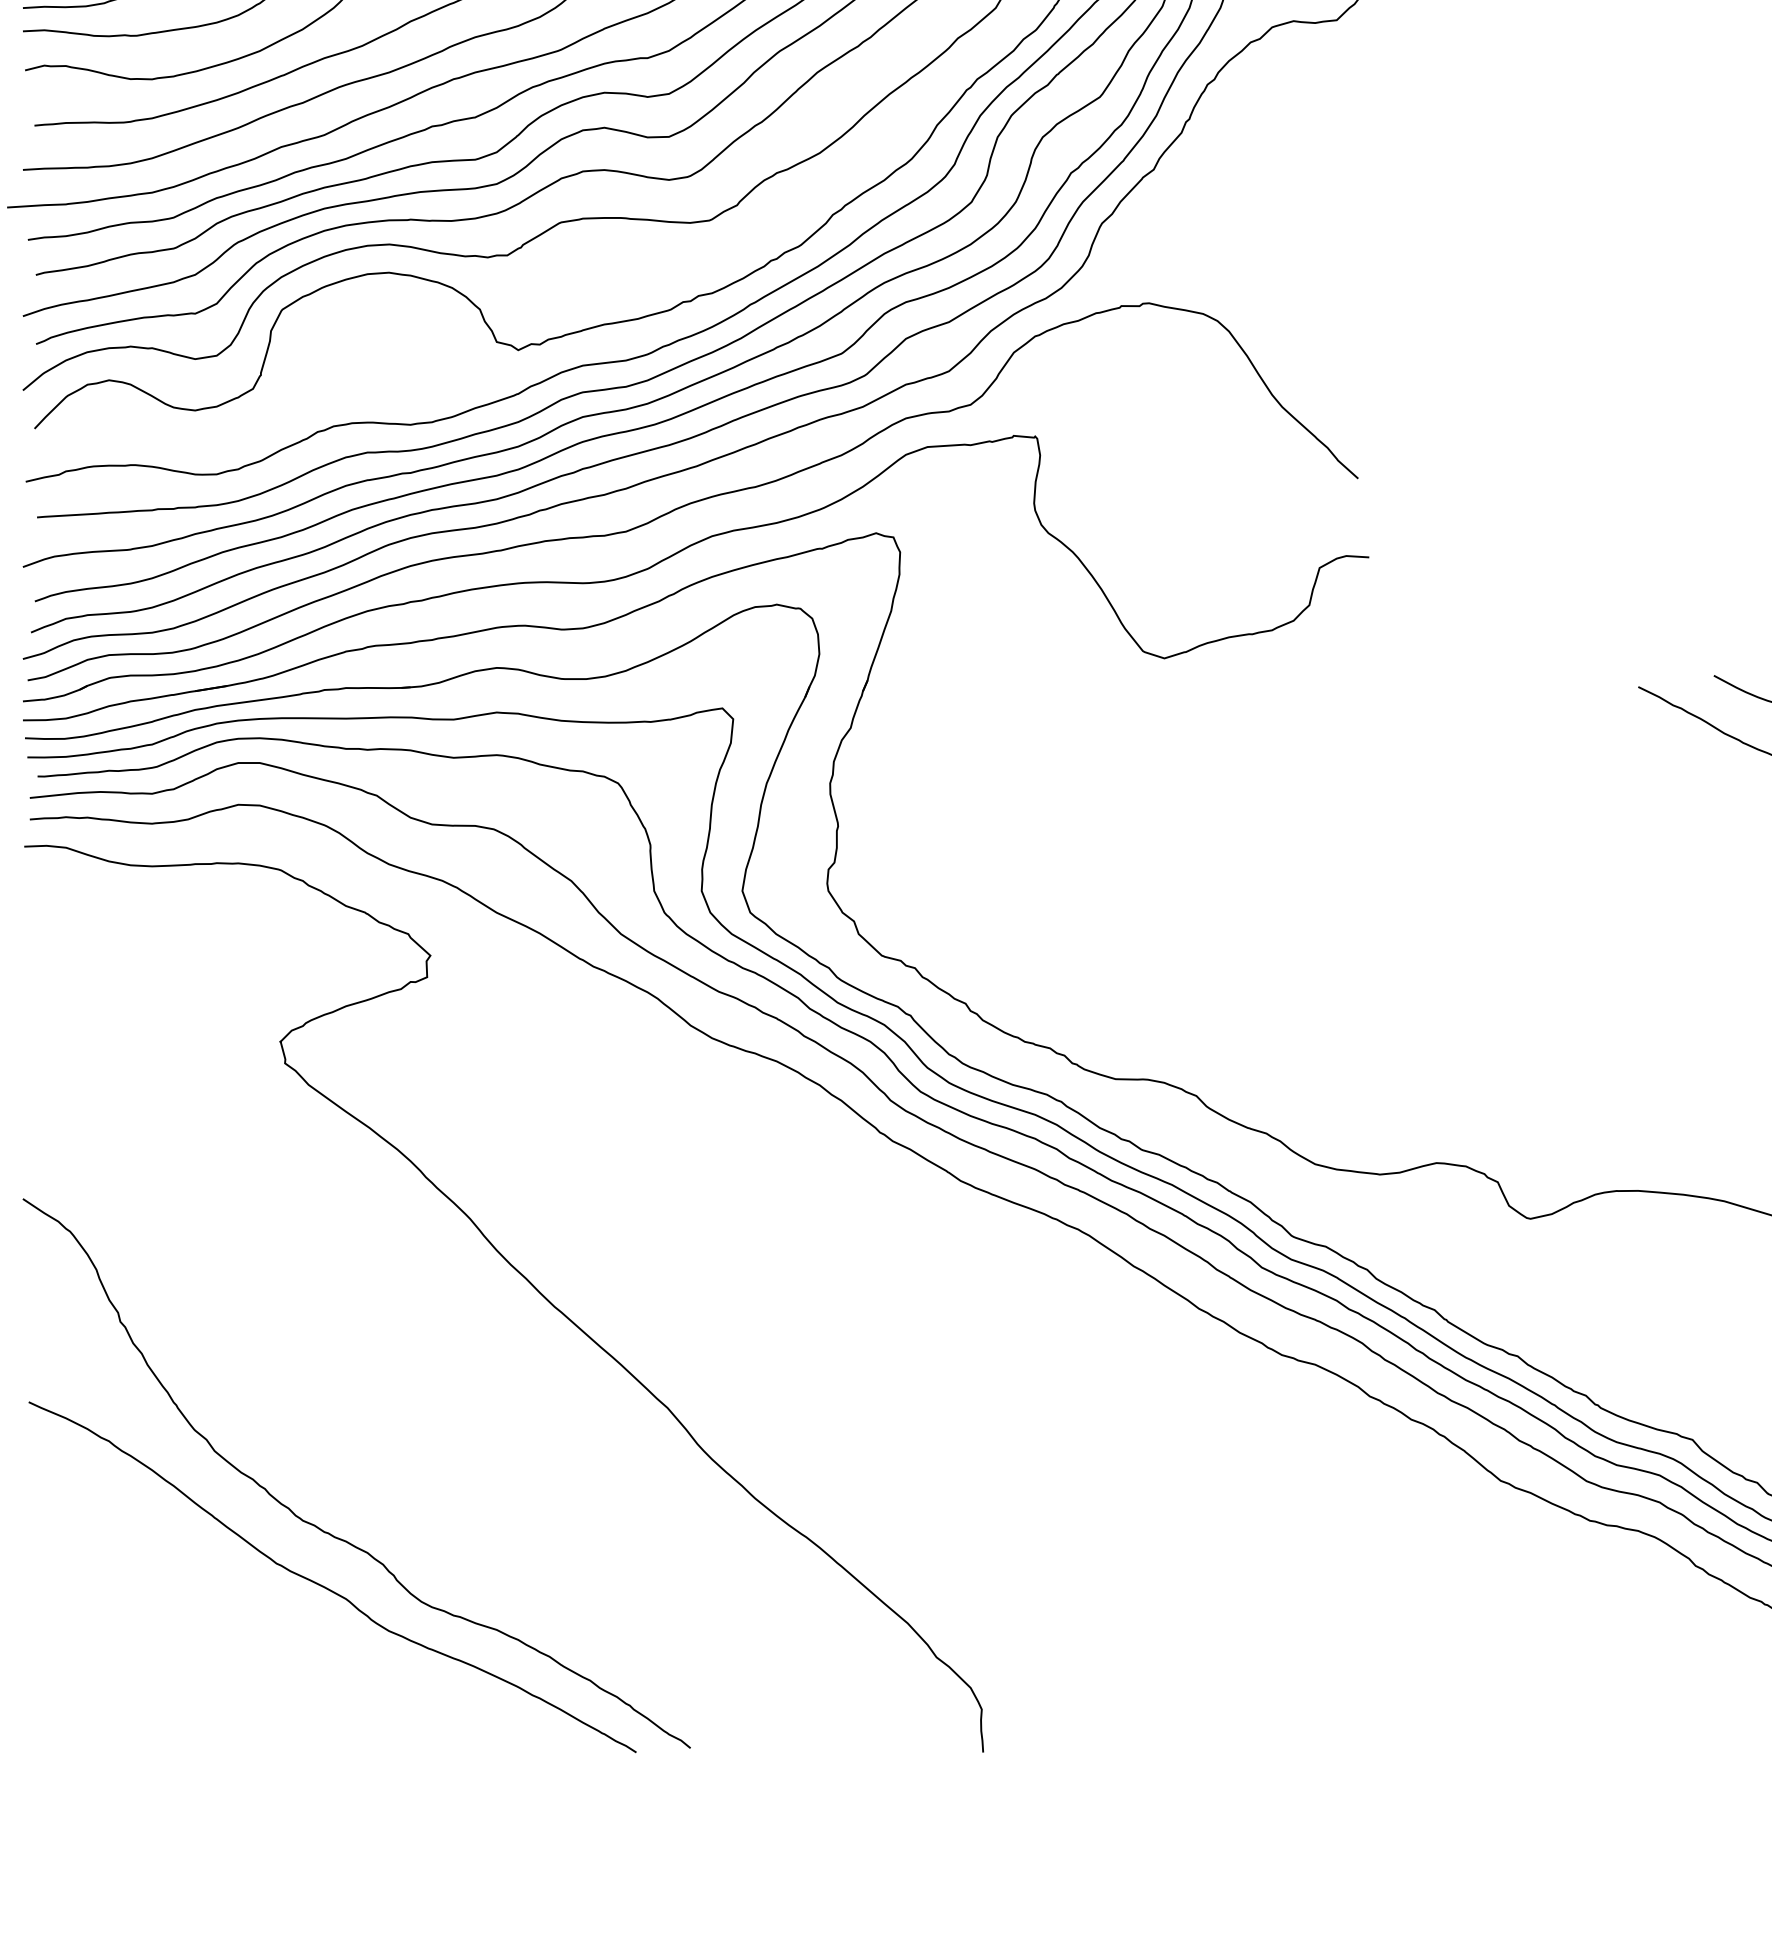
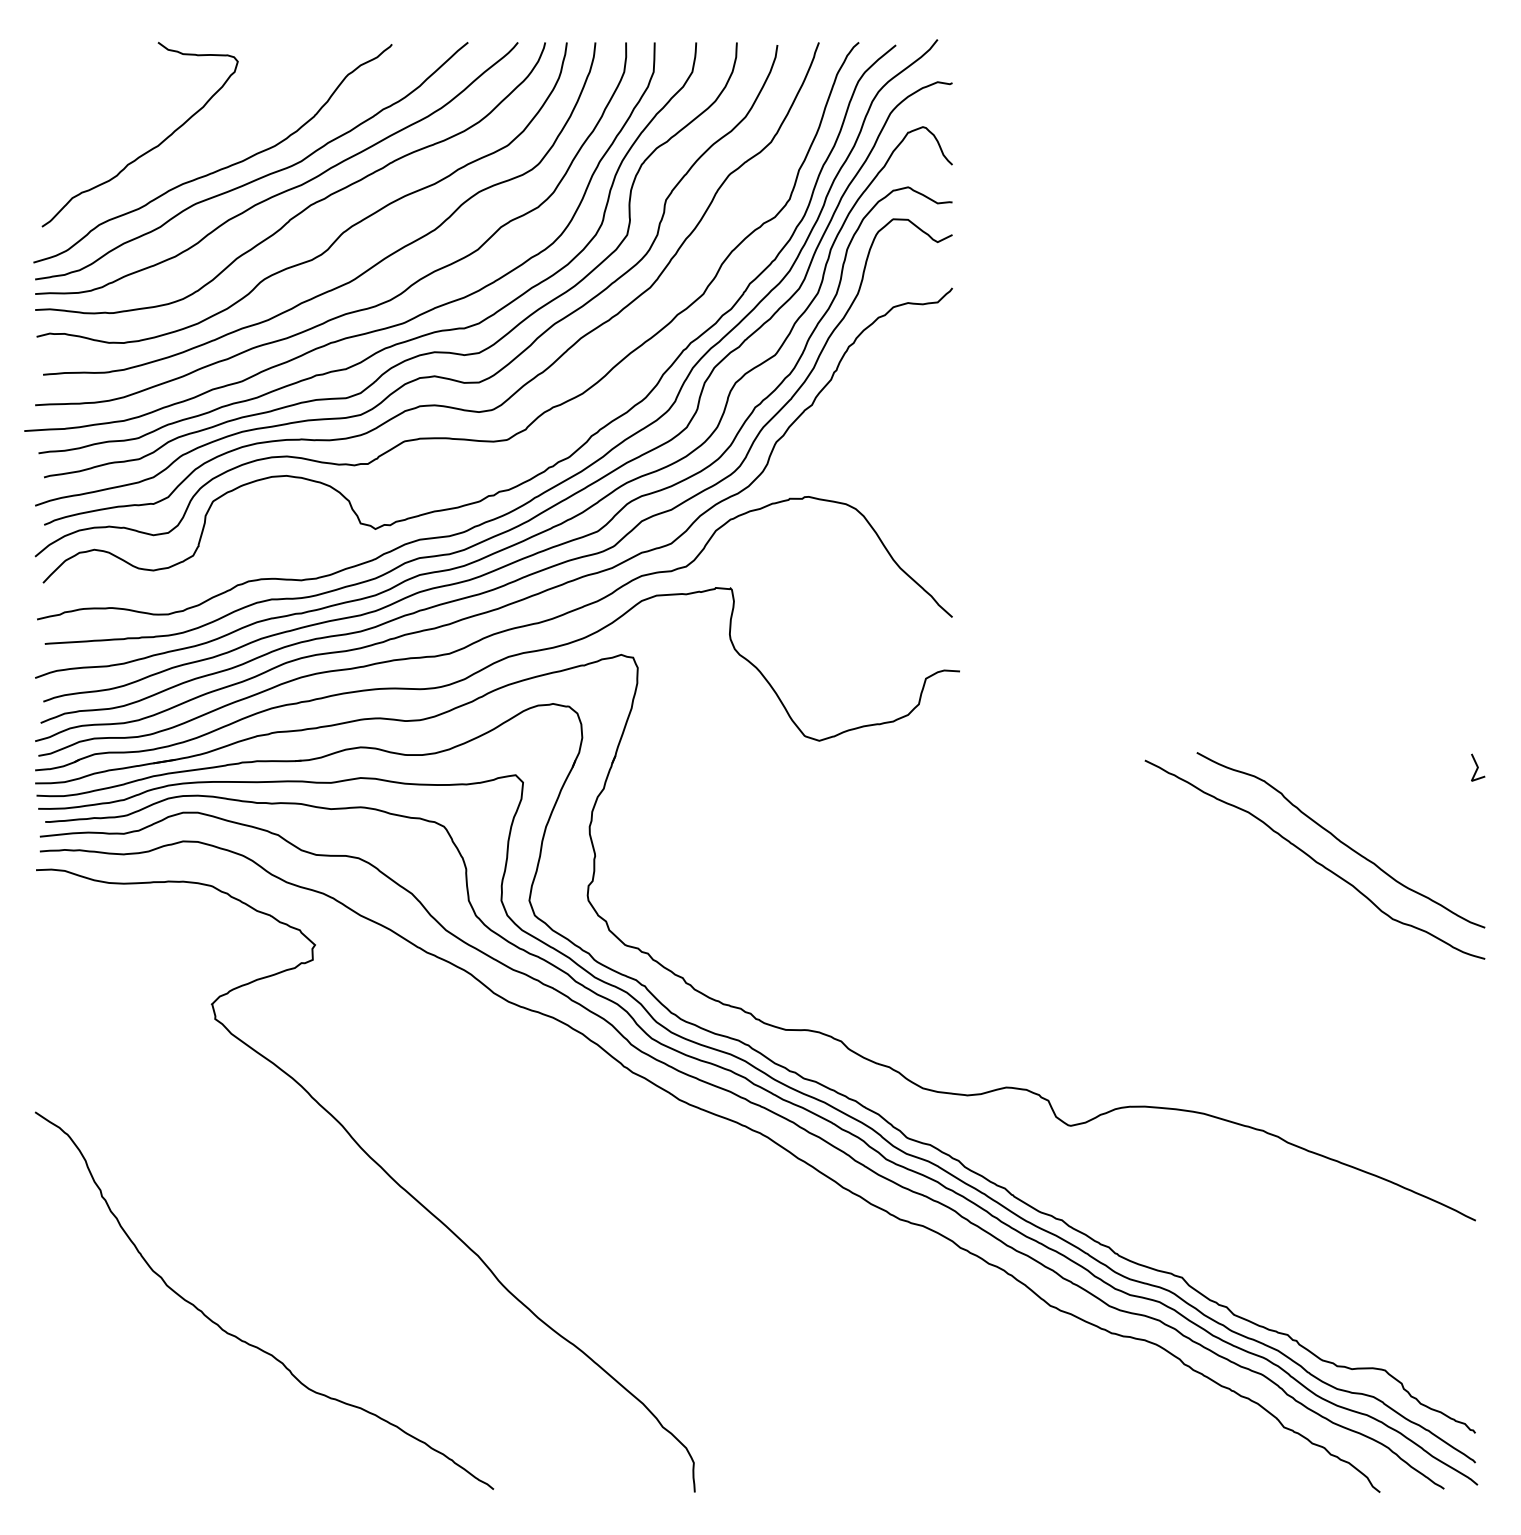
curve: (326, 1586) -> (243, 1378), removed

